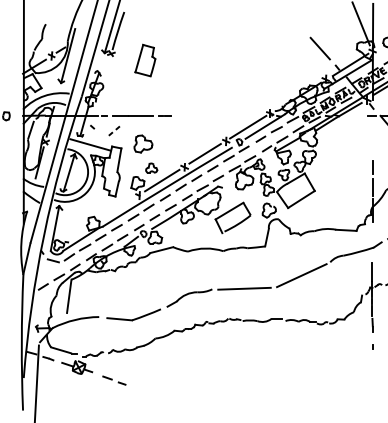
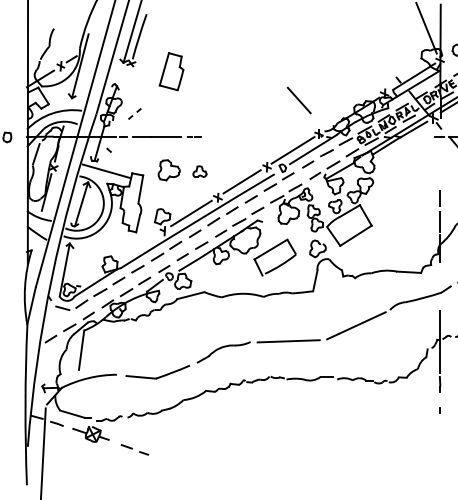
line: (319, 48) -> (298, 100), moved
part: (114, 130) -> (134, 113), moved
part: (151, 167) -> (199, 171), moved

